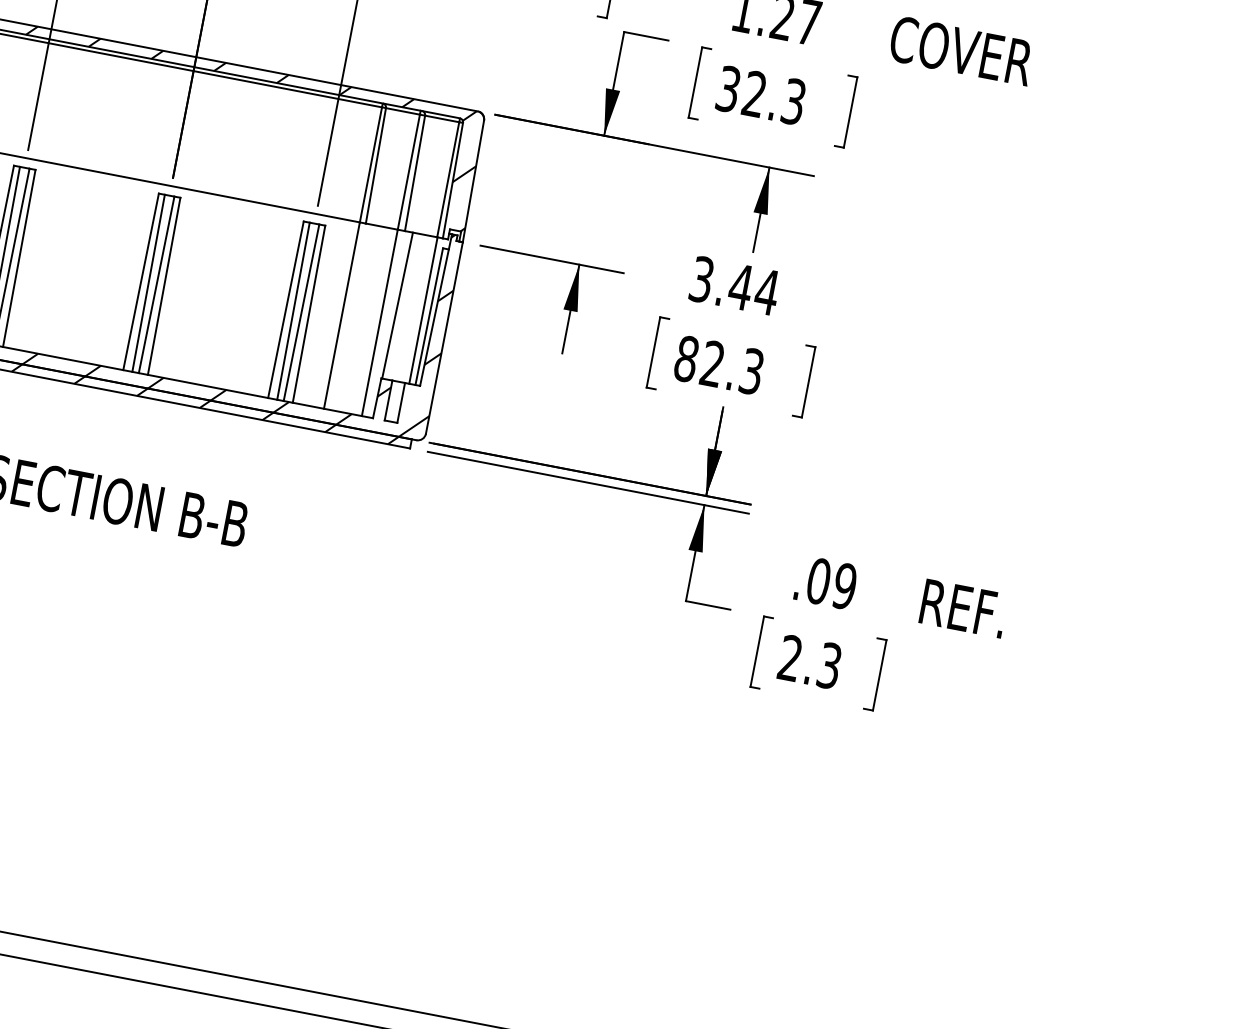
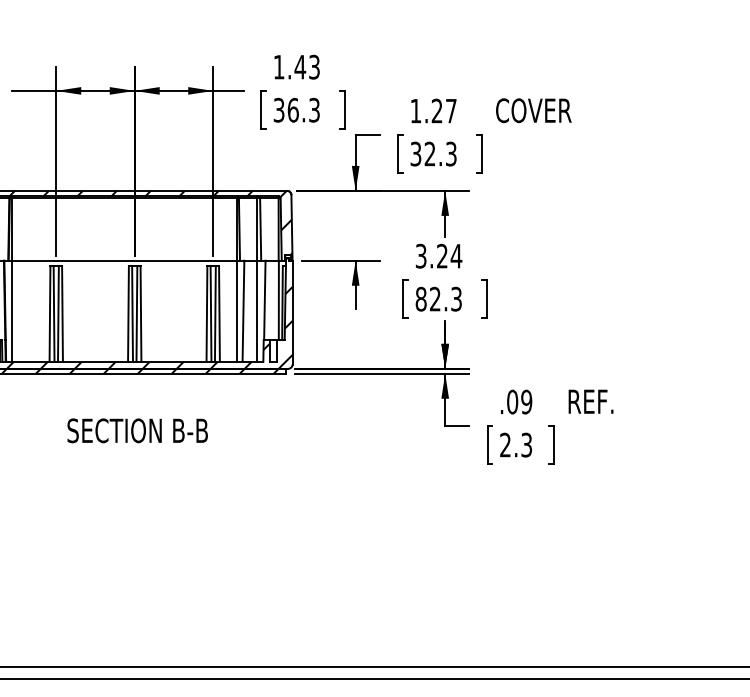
text: (741, 285) -> (442, 255), 3.44 -> 3.24
line: (354, 316) -> (243, 310), added

